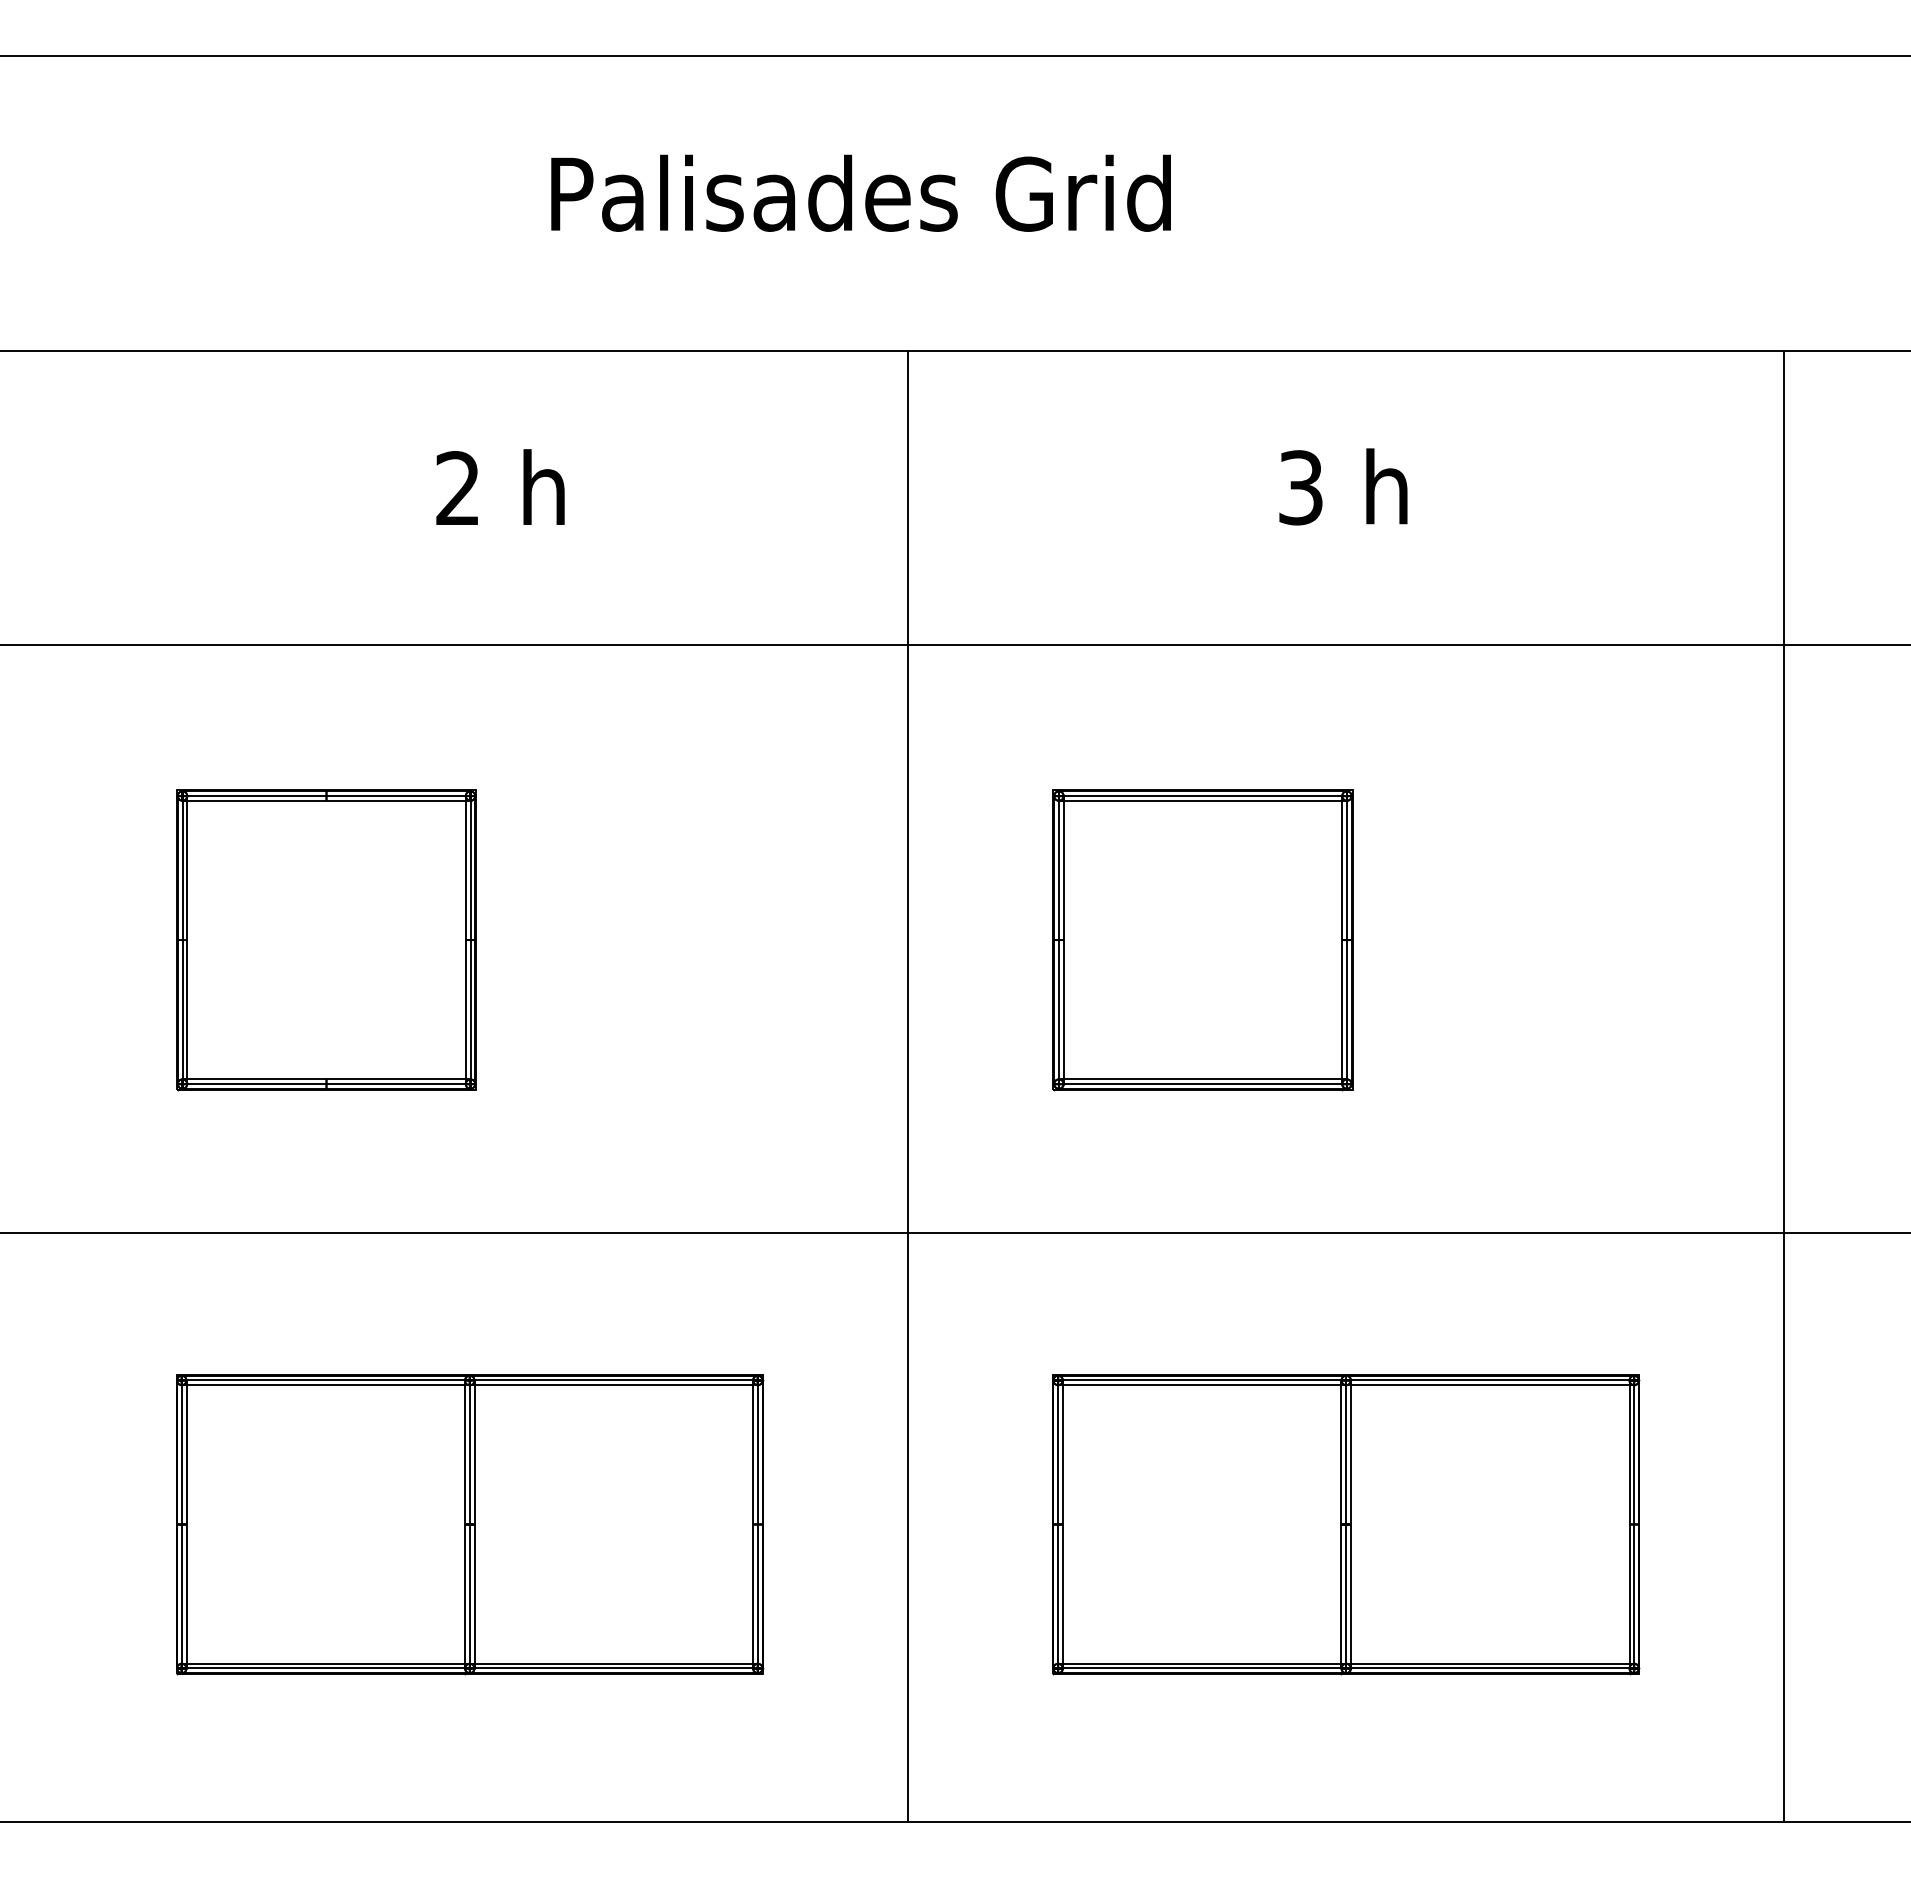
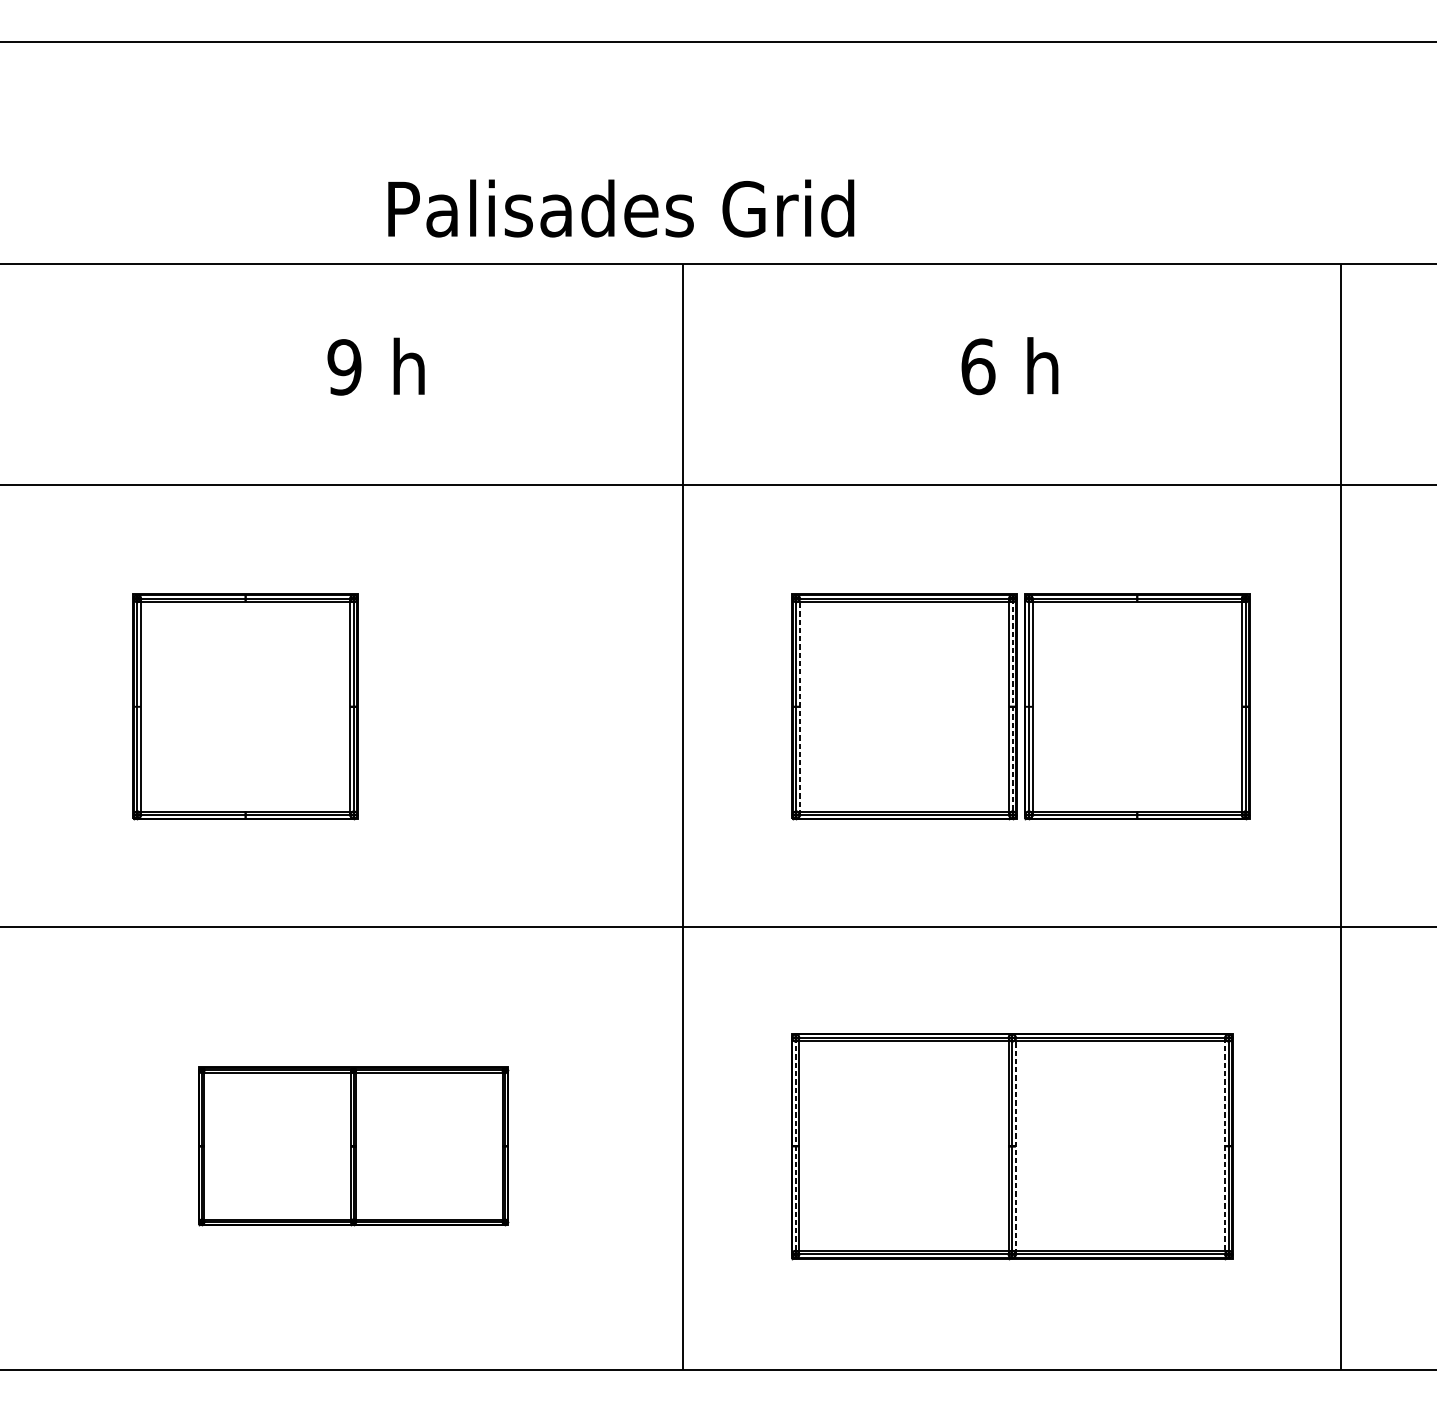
text: (860, 192) -> (620, 207), moved
text: (1301, 487) -> (978, 366), 3 -> 6
text: (457, 488) -> (344, 367), 2 -> 9
line: (1063, 939) -> (799, 706), solid -> dashed
line: (1346, 940) -> (1012, 707), solid -> dashed
part: (1512, 940) -> (1137, 707), added
line: (1350, 1523) -> (1015, 1145), solid -> dashed
part: (470, 1524) -> (353, 1146), size x0.7
line: (1058, 1524) -> (795, 1146), solid -> dashed
line: (1629, 1524) -> (1225, 1146), solid -> dashed

